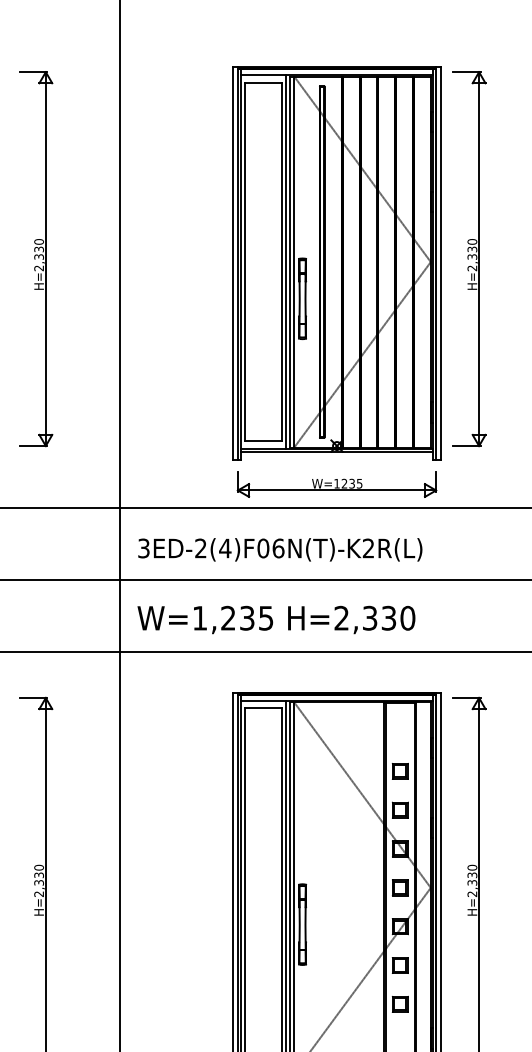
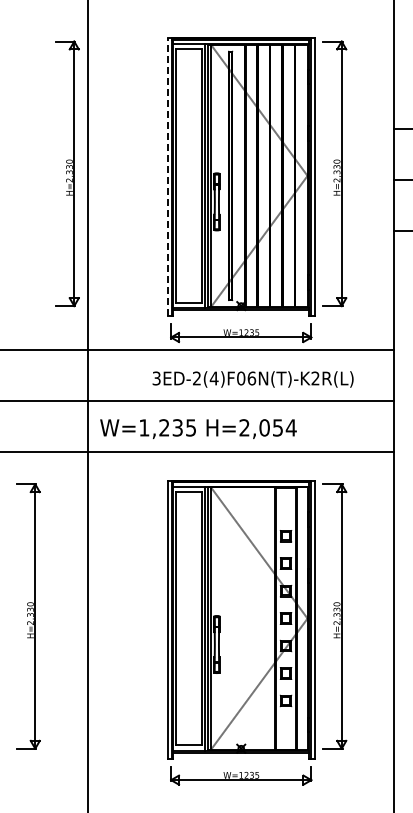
part: (36, 258) -> (67, 173), moved
line: (232, 264) -> (167, 177), solid -> dashed
text: (279, 549) -> (252, 379), moved
text: (388, 617) -> (277, 427), H=2,330 -> H=2,054

